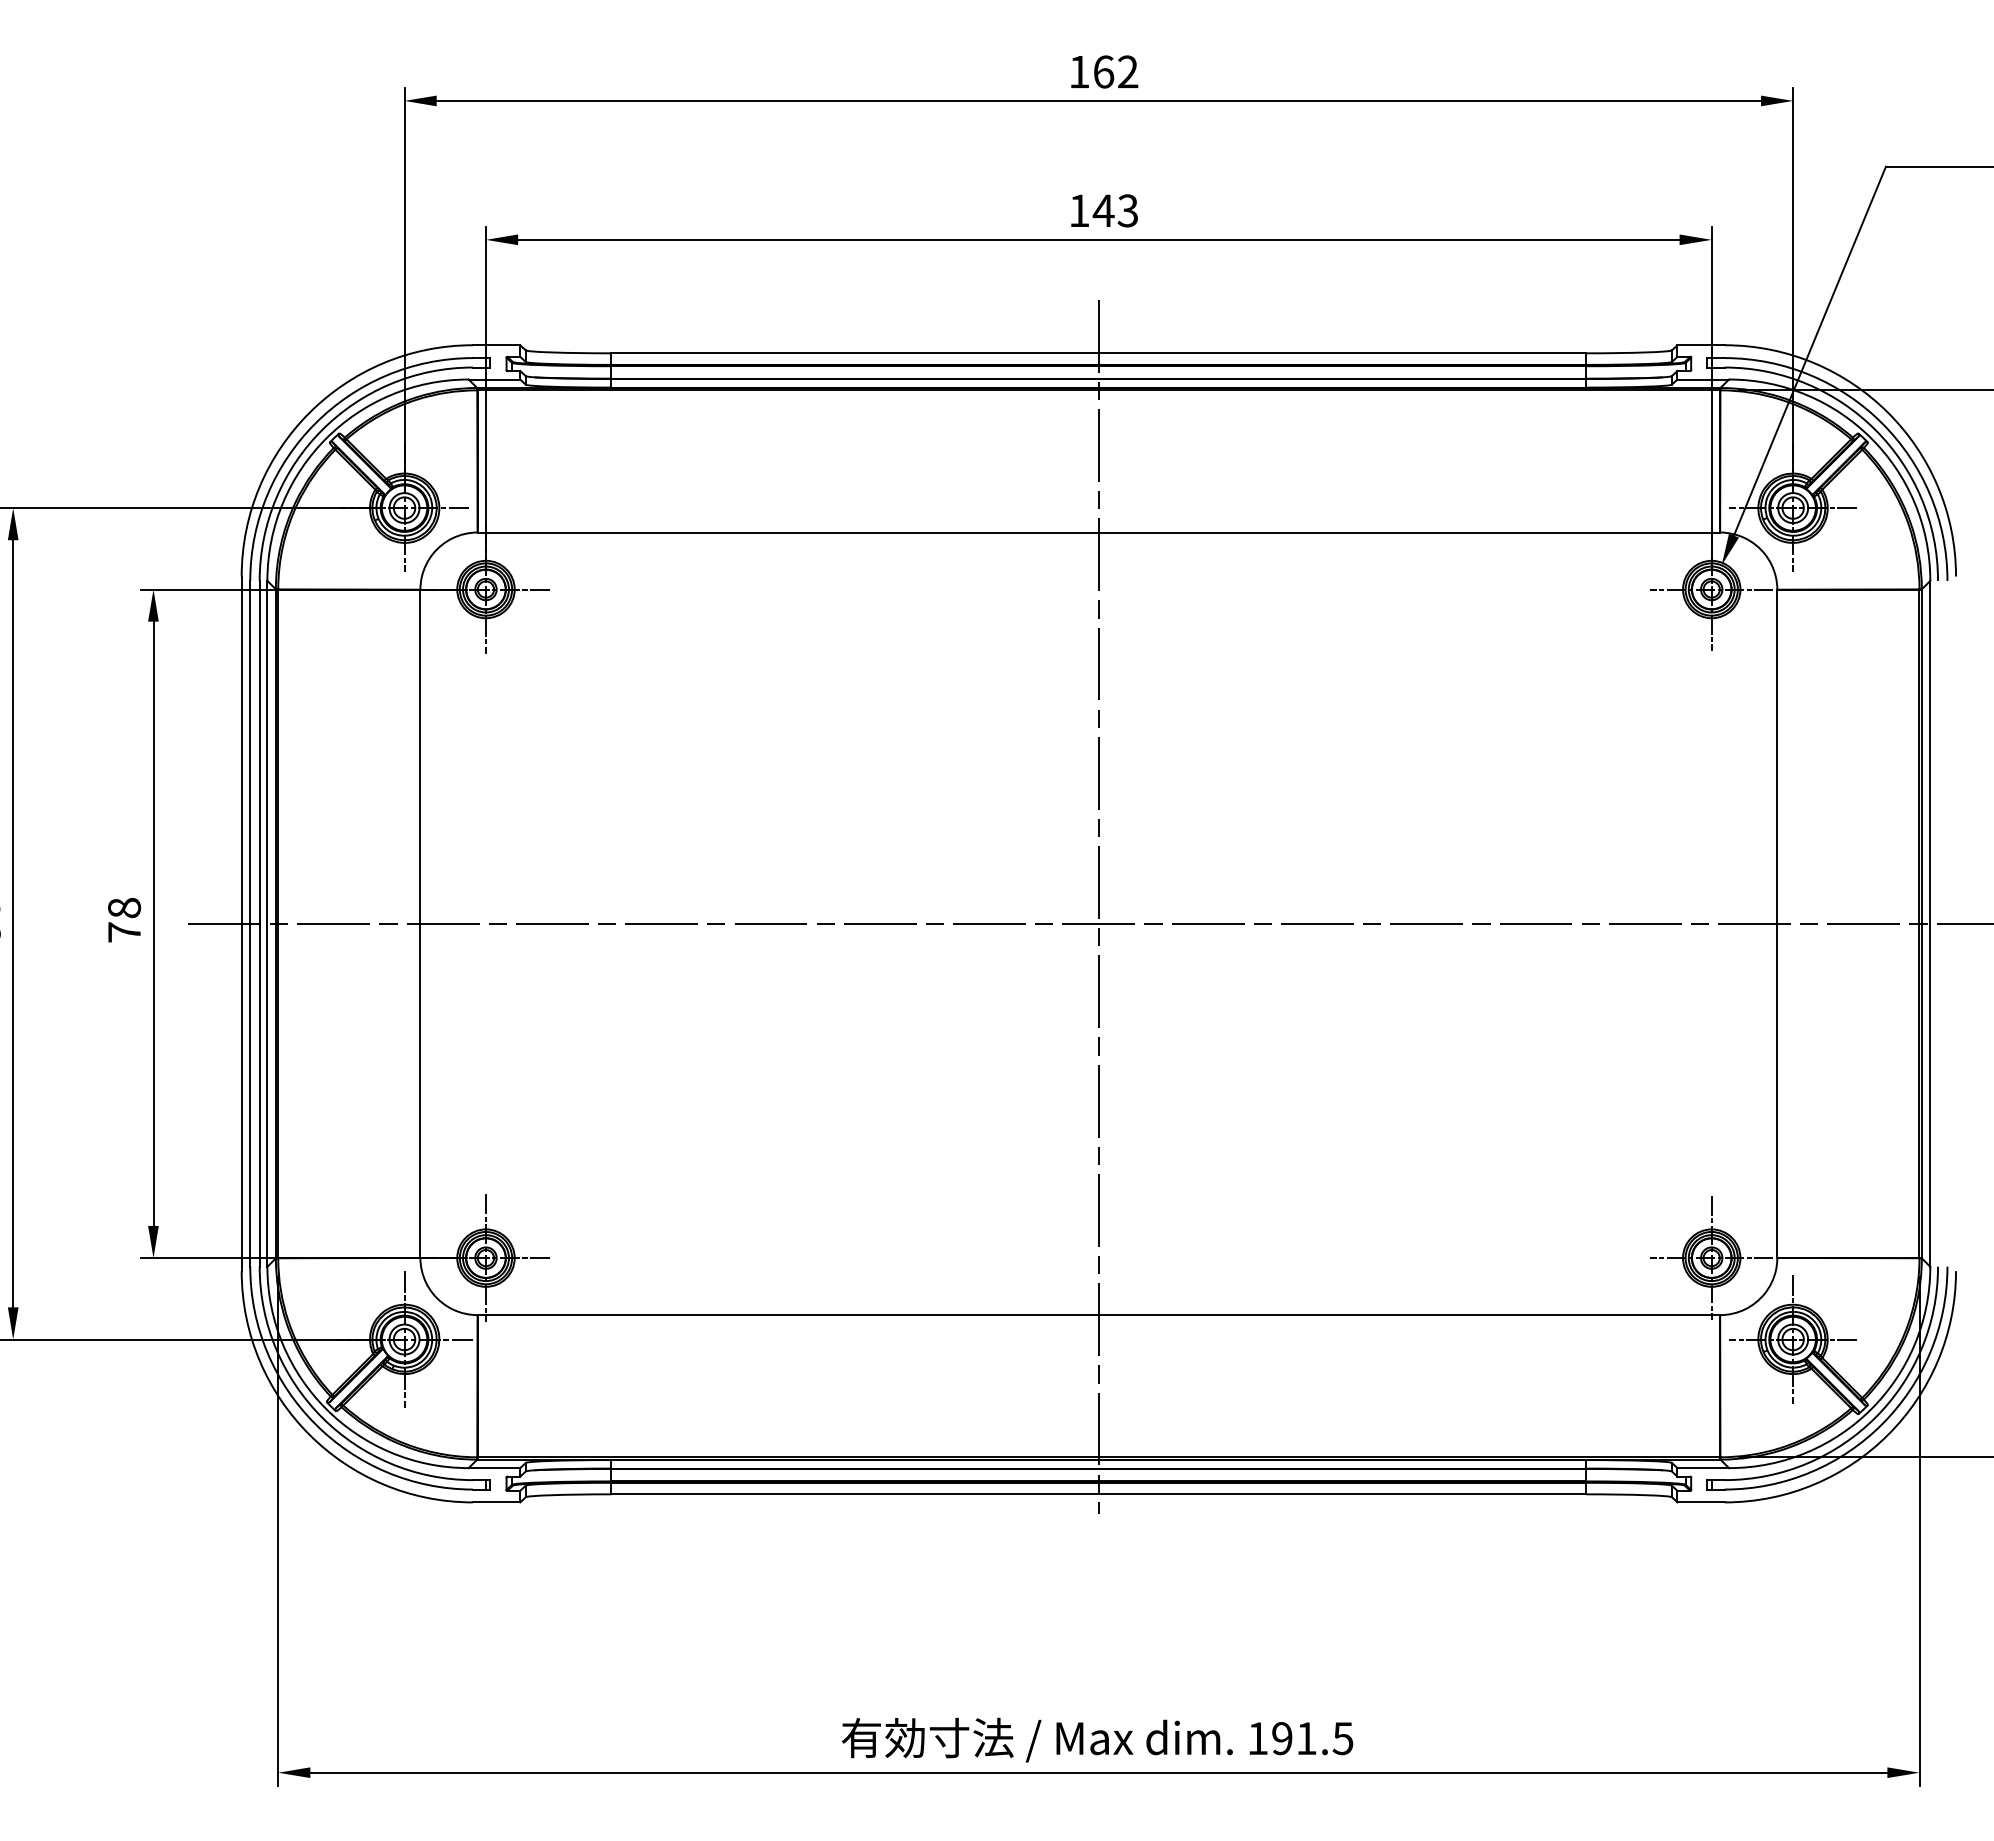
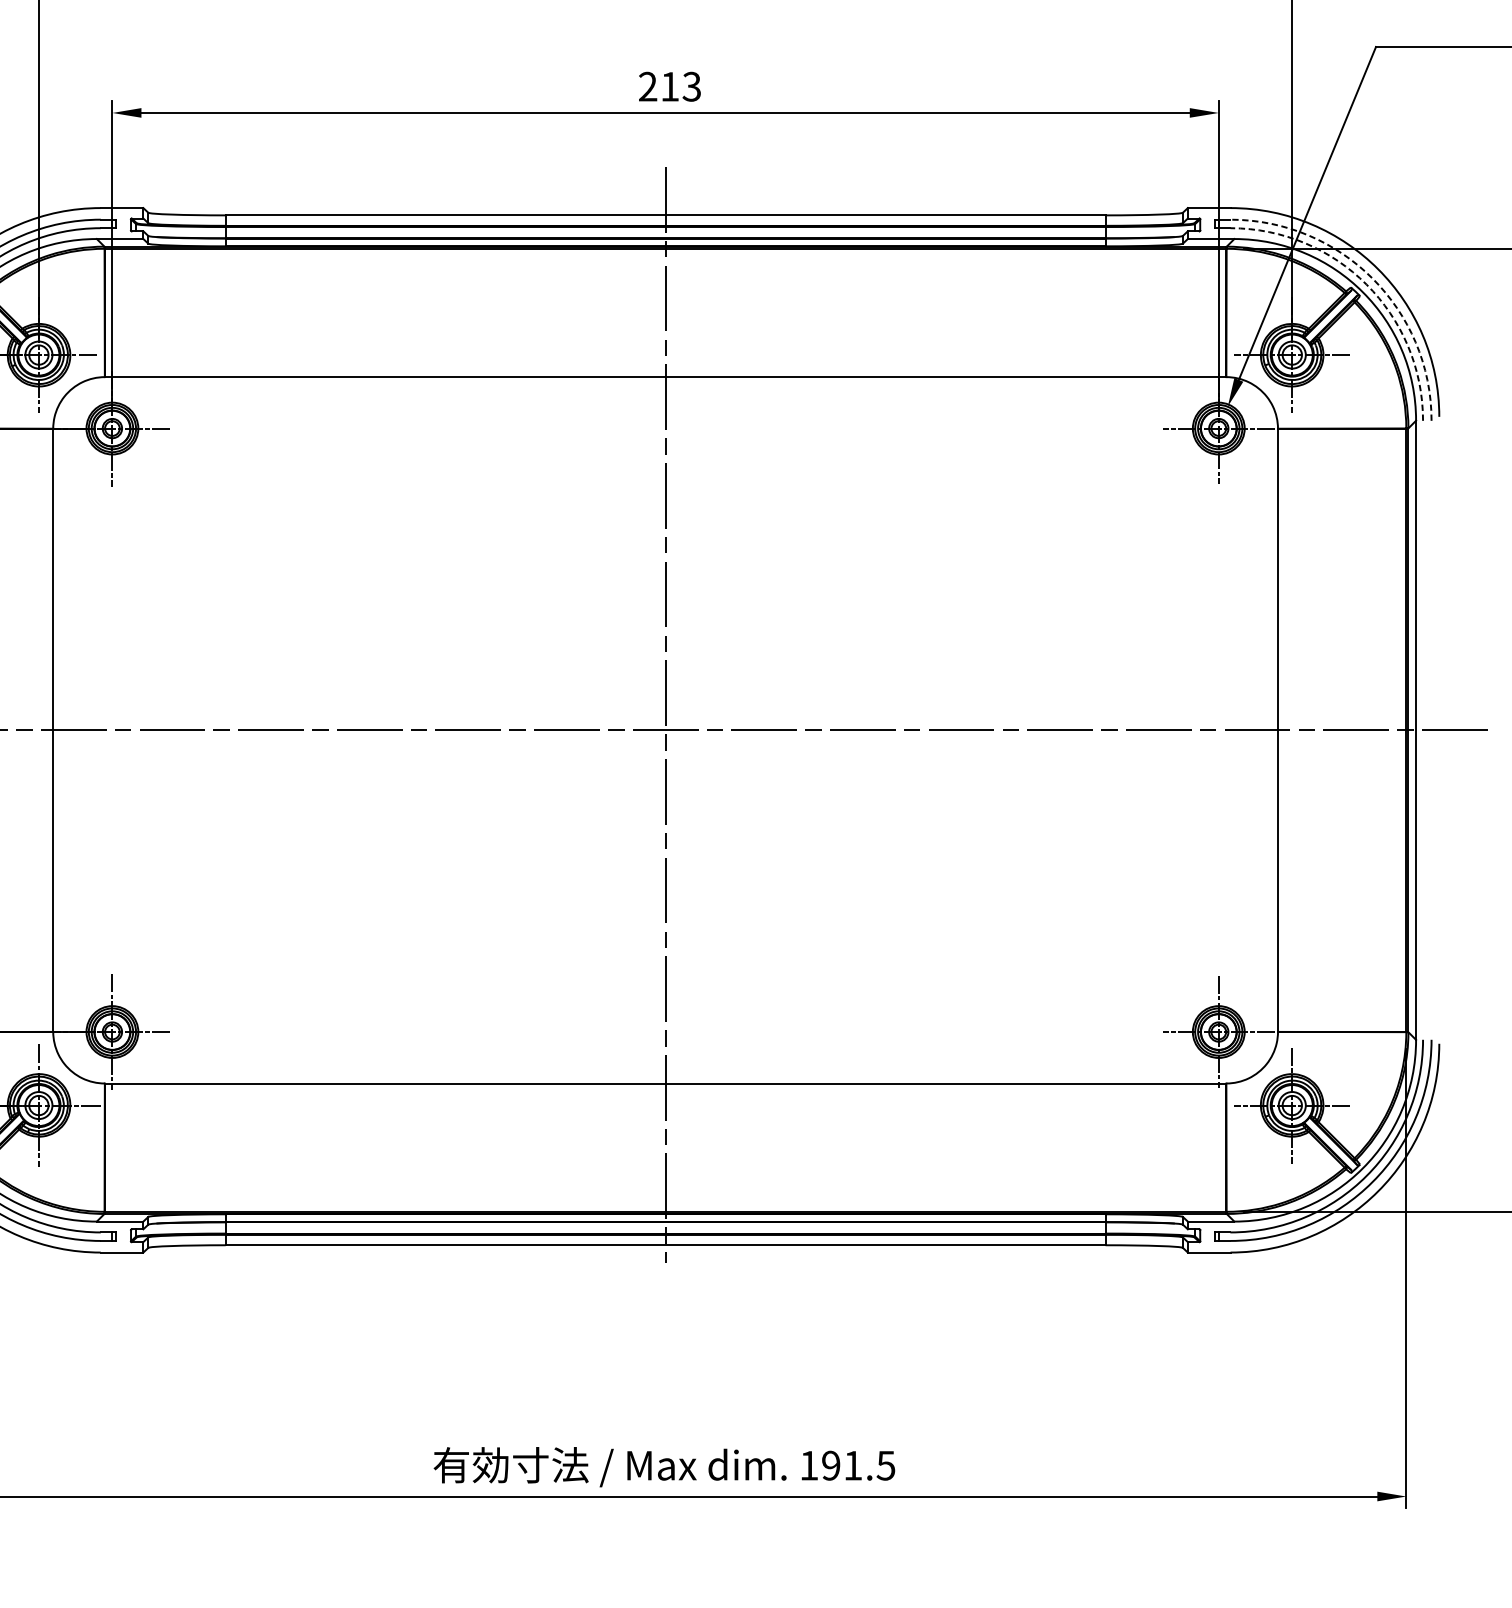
text: (1091, 210) -> (658, 86), 143 -> 213
arc: (1882, 423) -> (1372, 278), solid -> dashed
arc: (1875, 430) -> (1366, 285), solid -> dashed

